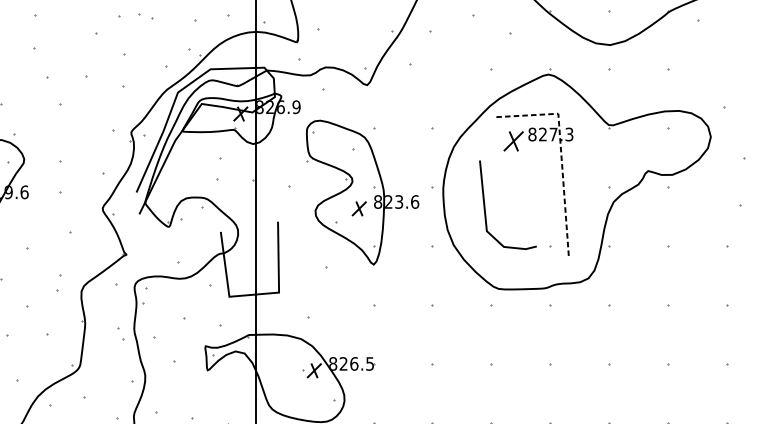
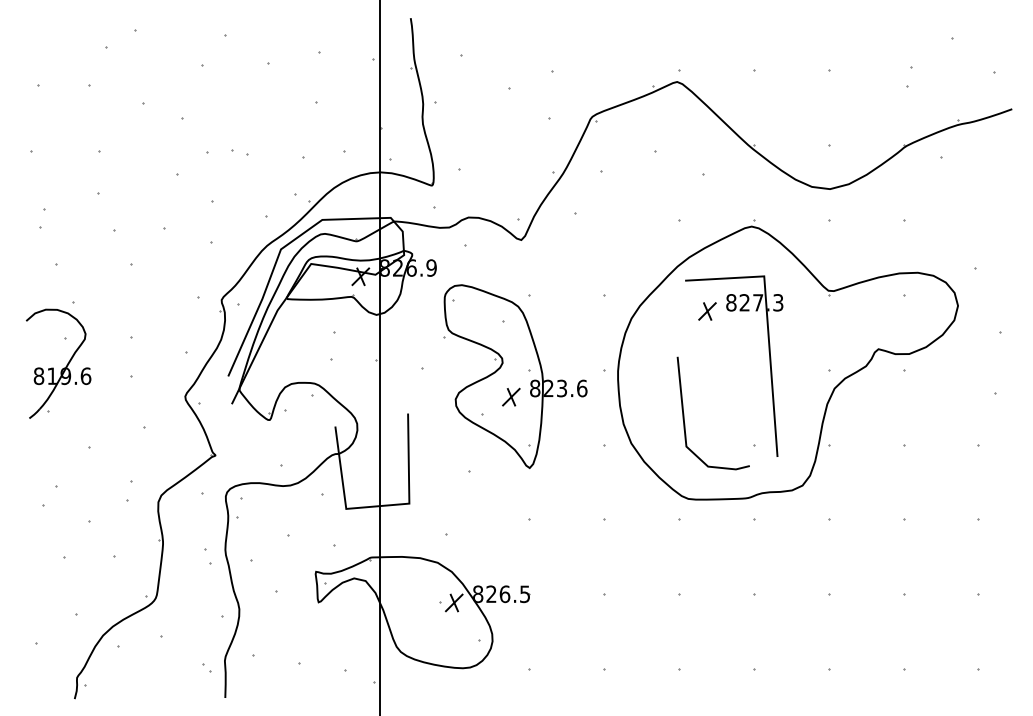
part: (513, 141) -> (707, 311), size x0.71
line: (560, 153) -> (767, 326), dashed -> solid
line: (485, 205) -> (684, 413), moved

